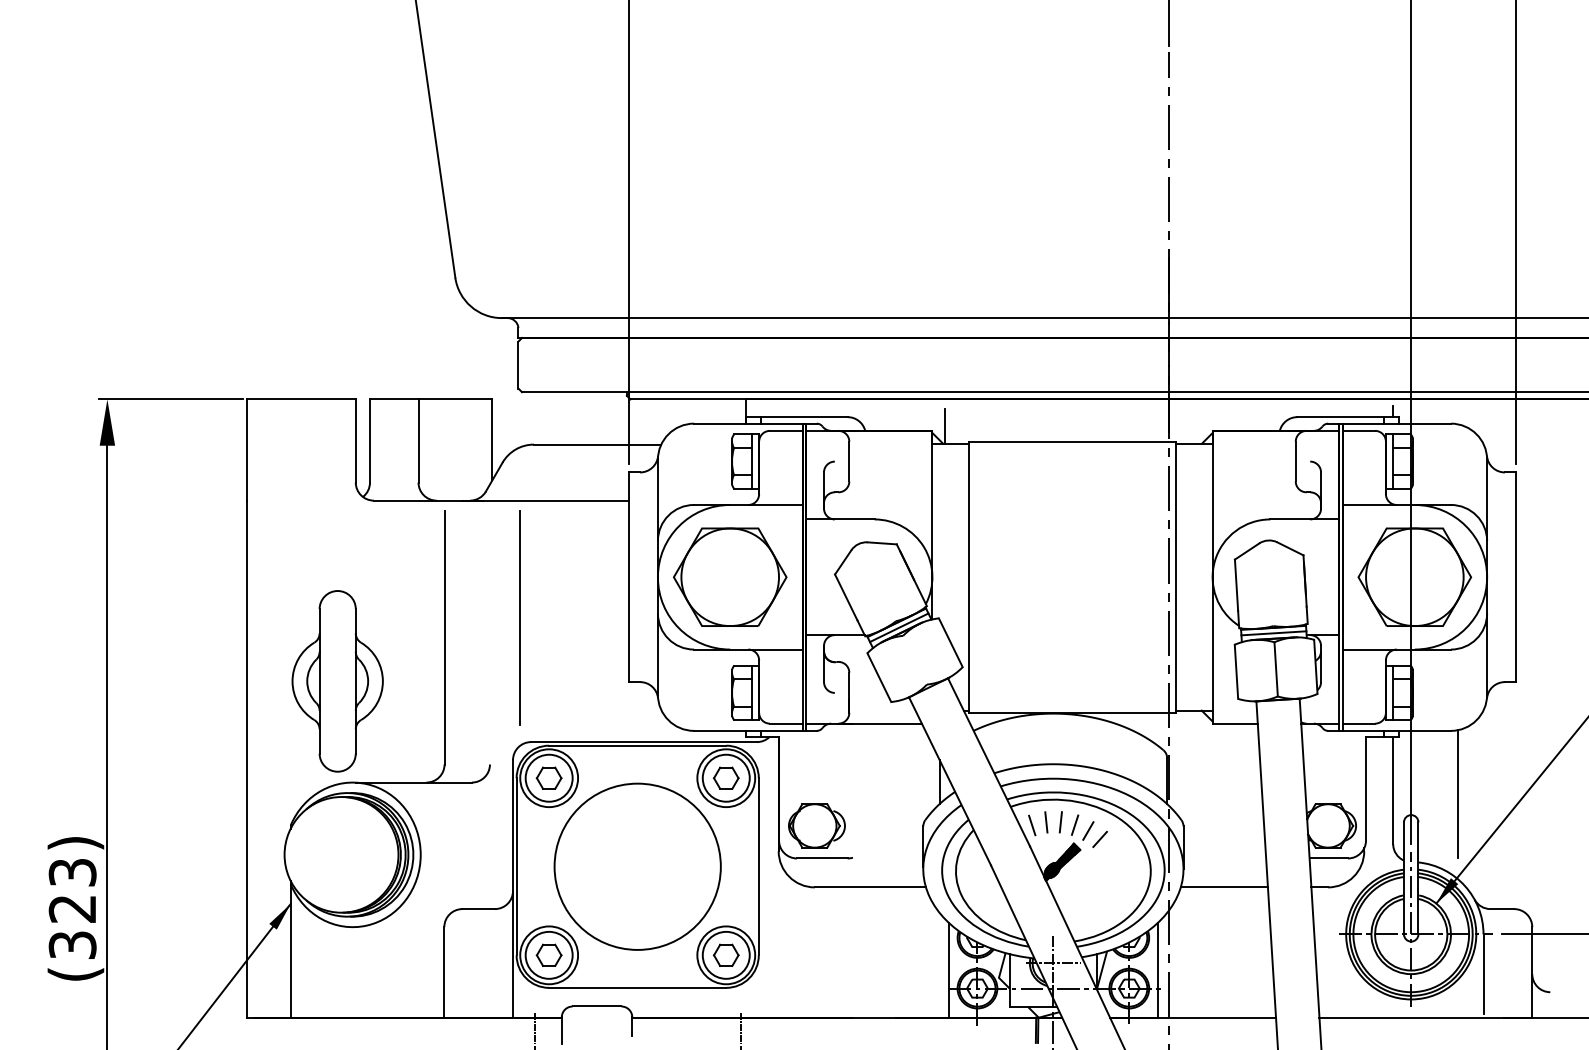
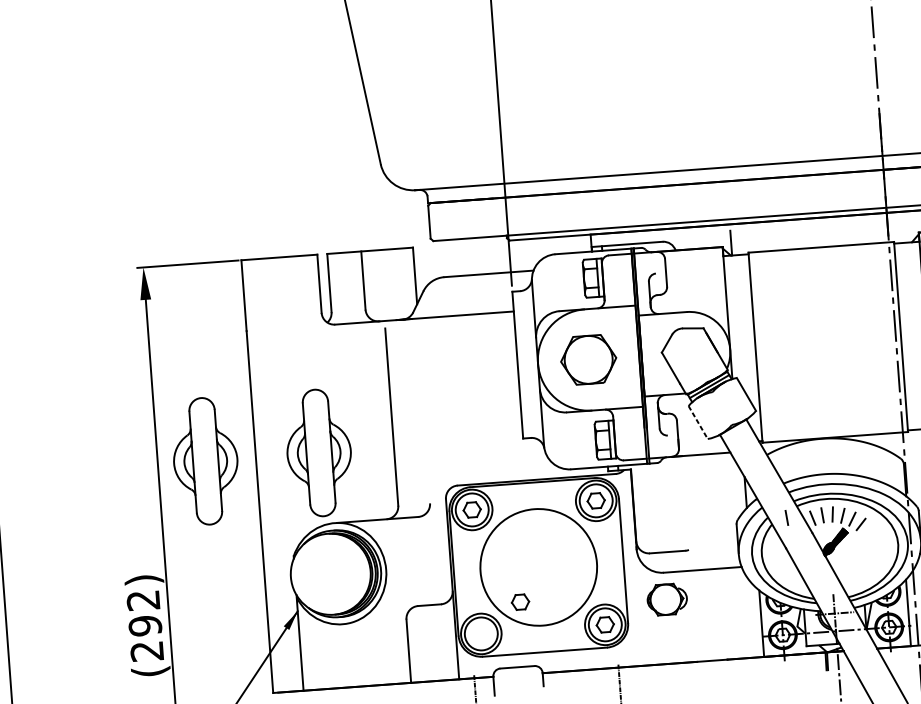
part: (730, 576) -> (588, 359), size x0.7
line: (520, 617) -> (443, 398), removed
line: (879, 678) -> (698, 423), solid -> dashed
part: (175, 681) -> (205, 461), added
line: (995, 822) -> (786, 517), added
part: (816, 825) -> (666, 599), moved
text: (72, 909) -> (145, 626), (323) -> (292)
part: (548, 954) -> (520, 601), moved

